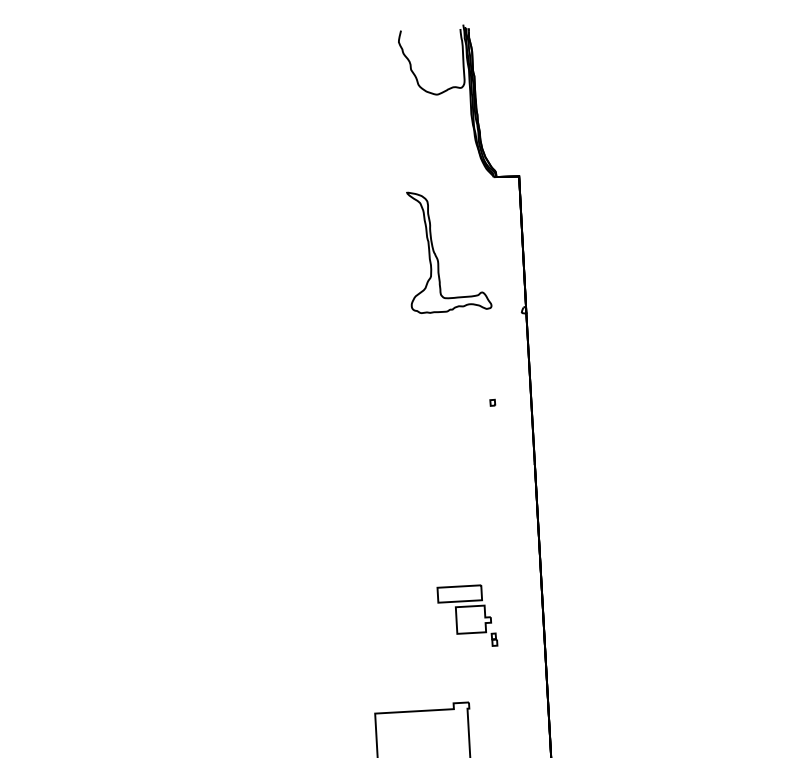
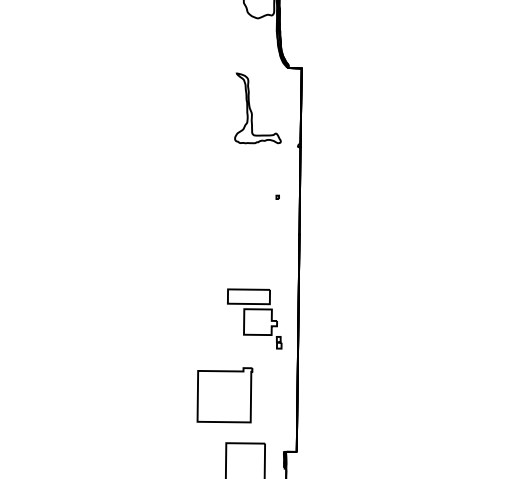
part: (466, 615) -> (254, 318), size x1.67

